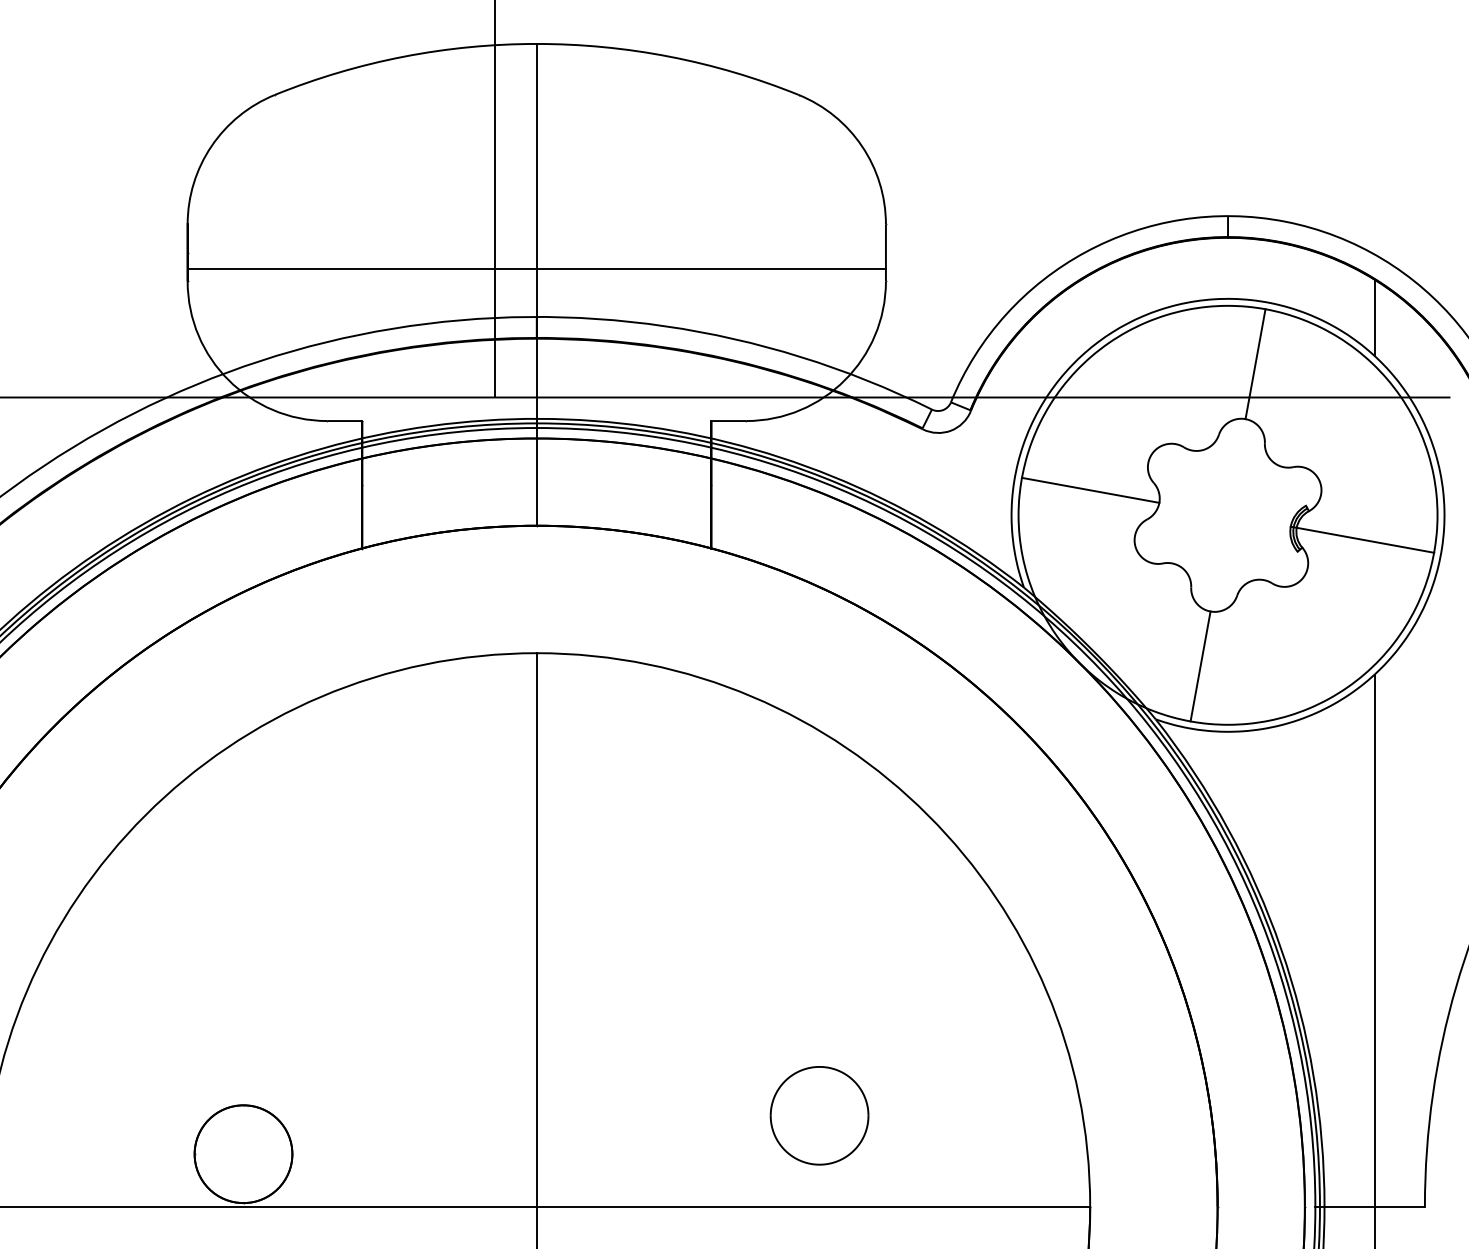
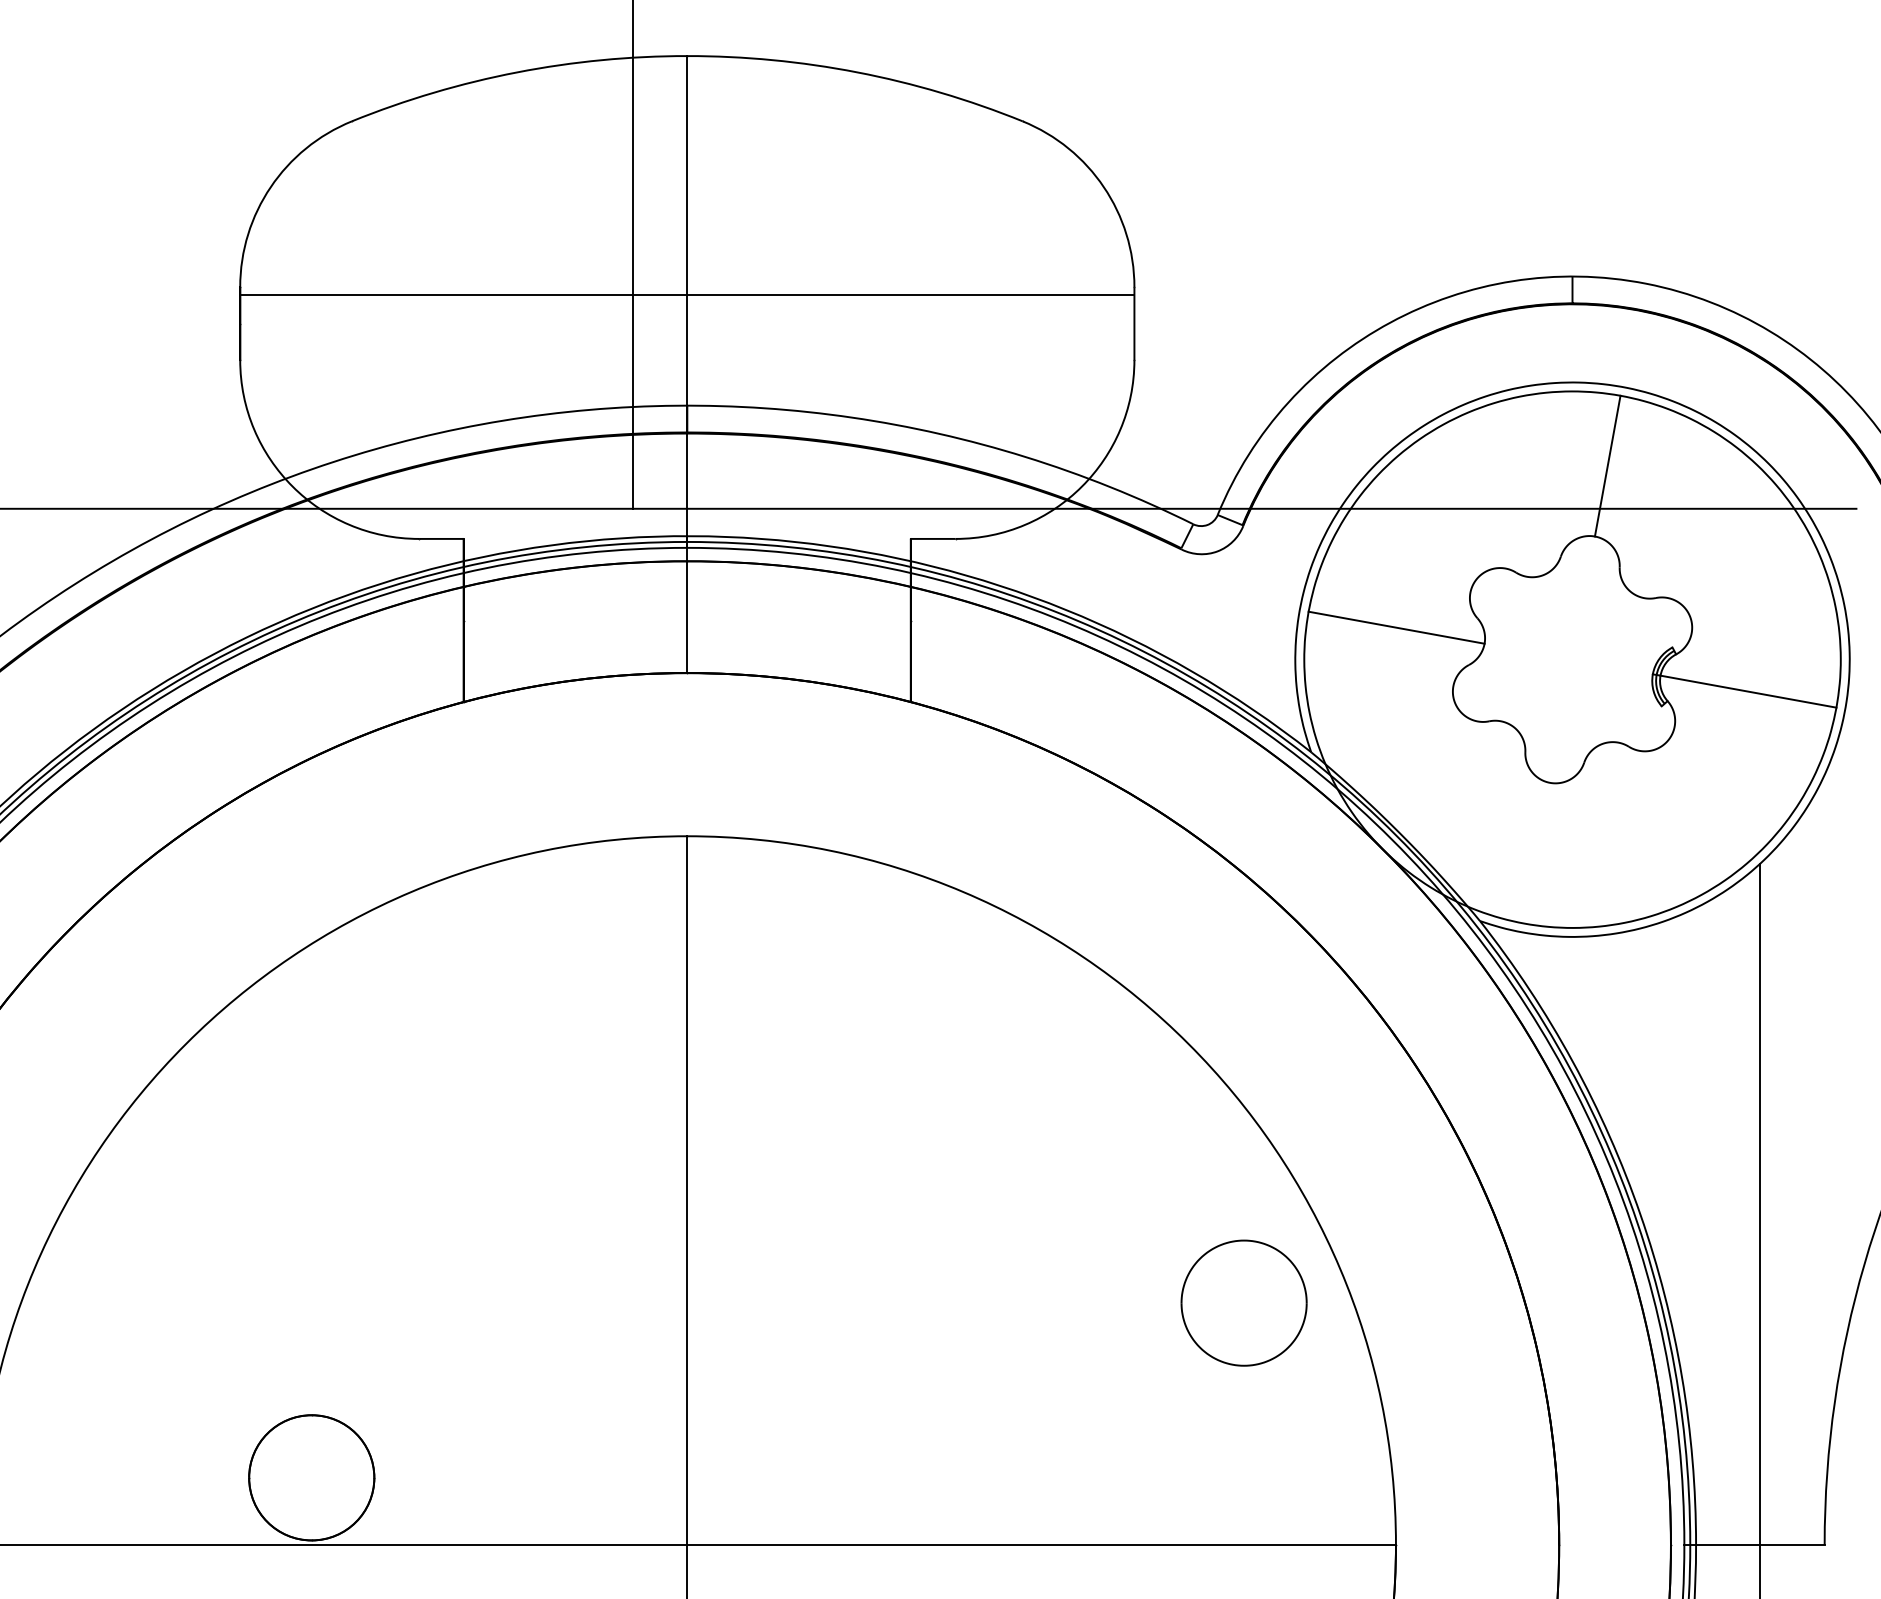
line: (536, 268) -> (686, 294), moved
line: (1374, 317) -> (1760, 406), removed
line: (1200, 666) -> (1537, 853), removed
part: (819, 1115) -> (1244, 1302), moved

